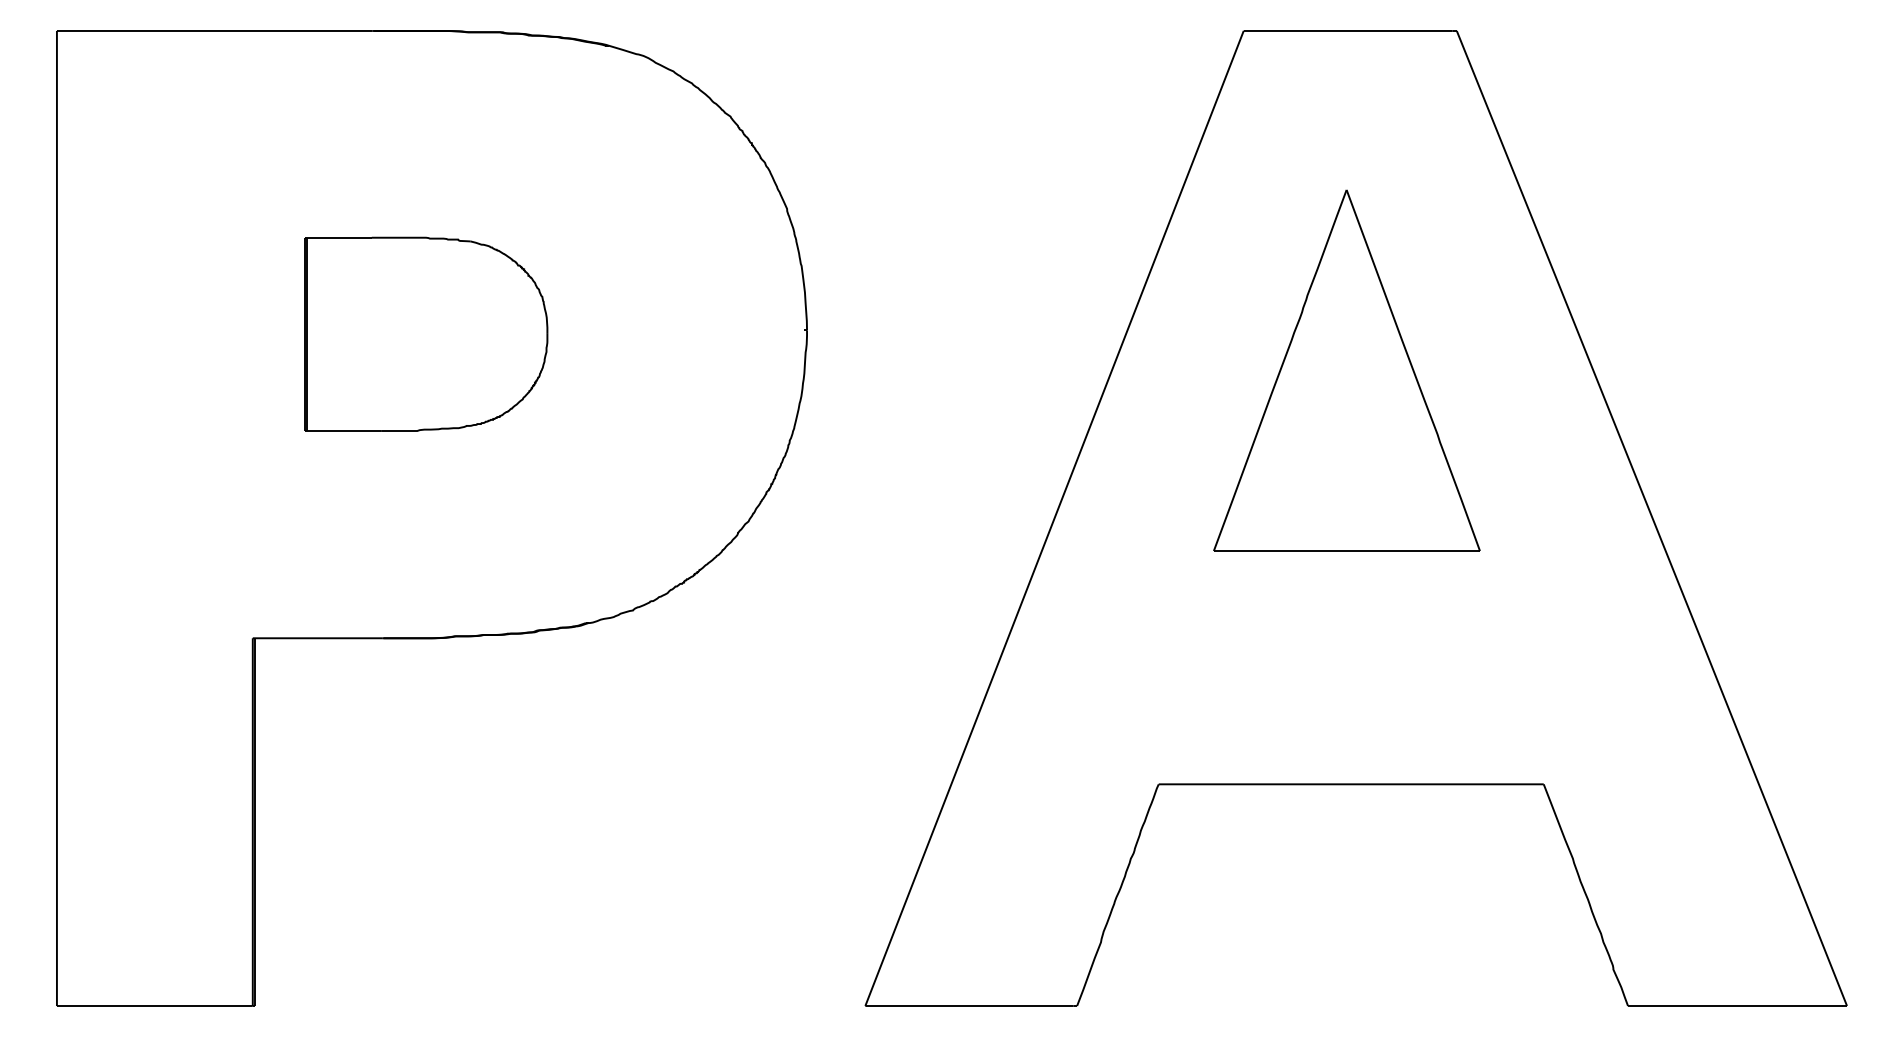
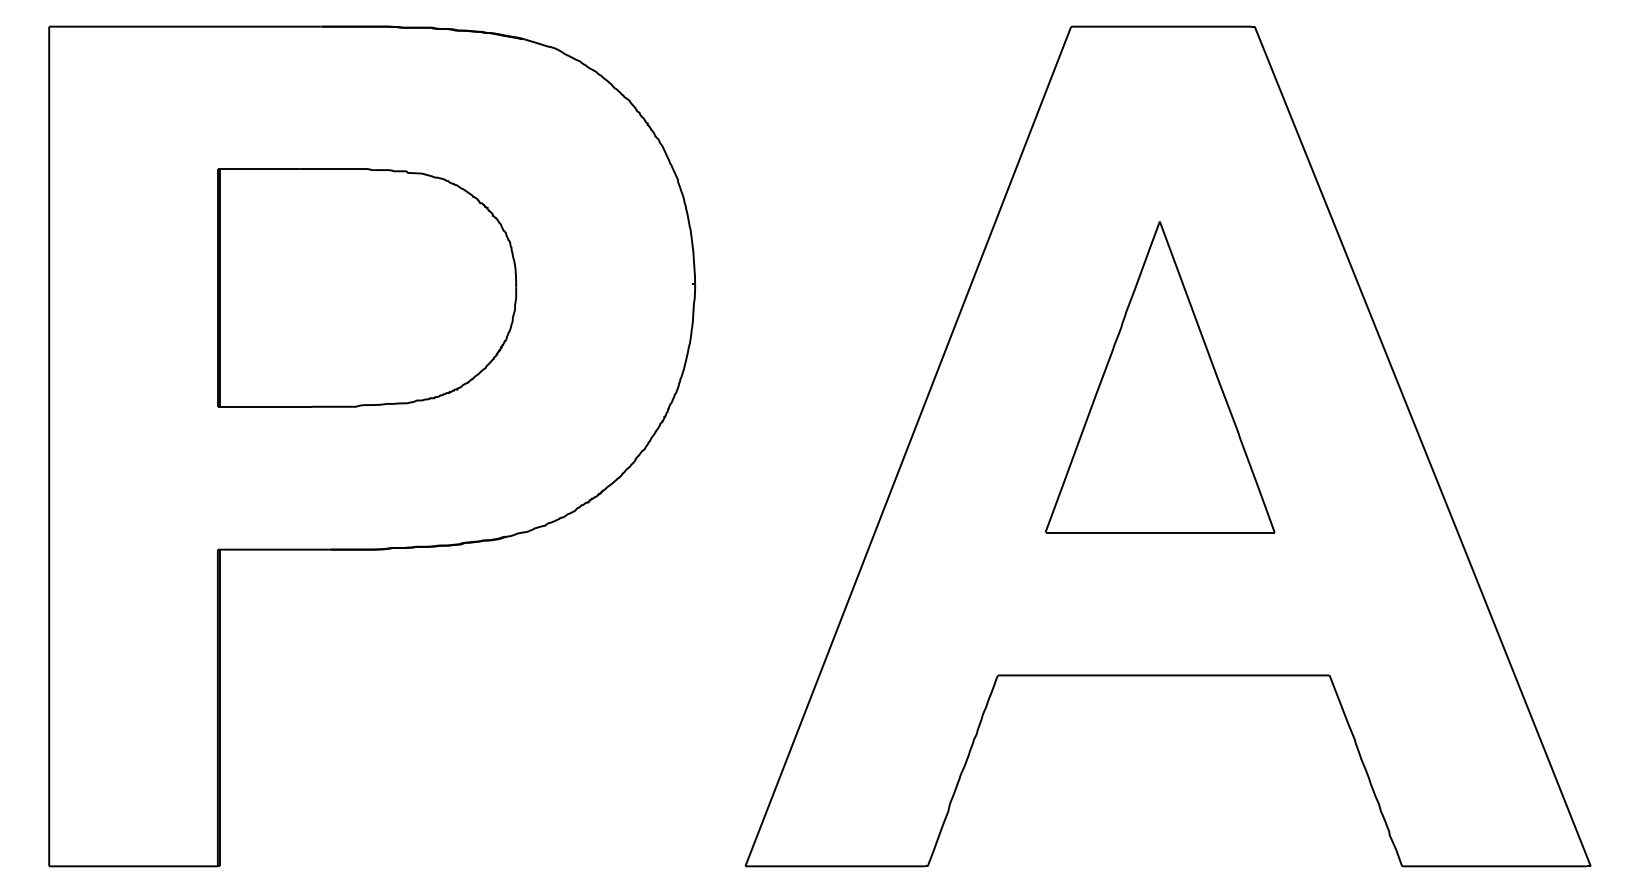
part: (426, 333) -> (367, 287), size x1.43
part: (1346, 371) -> (1159, 377), moved

